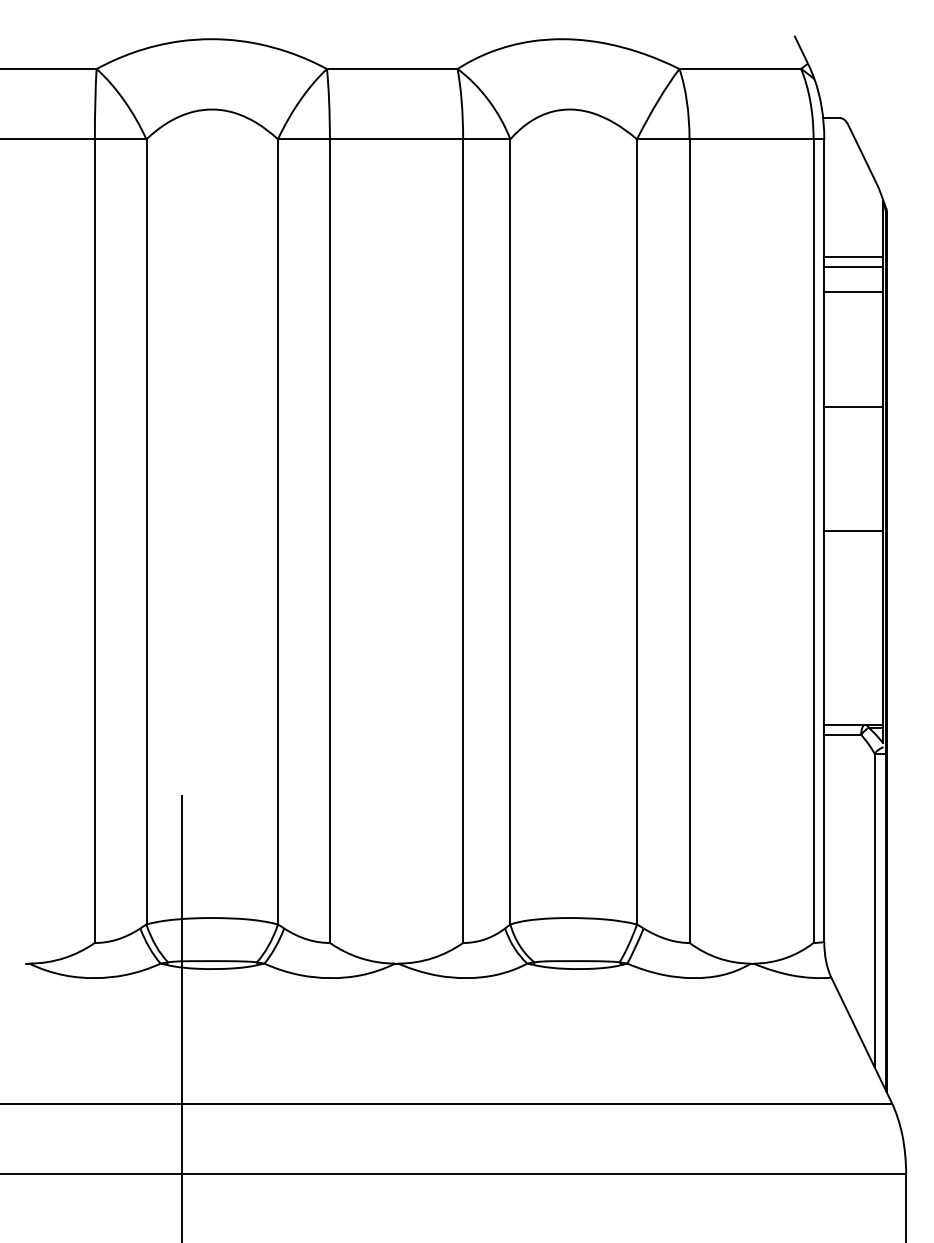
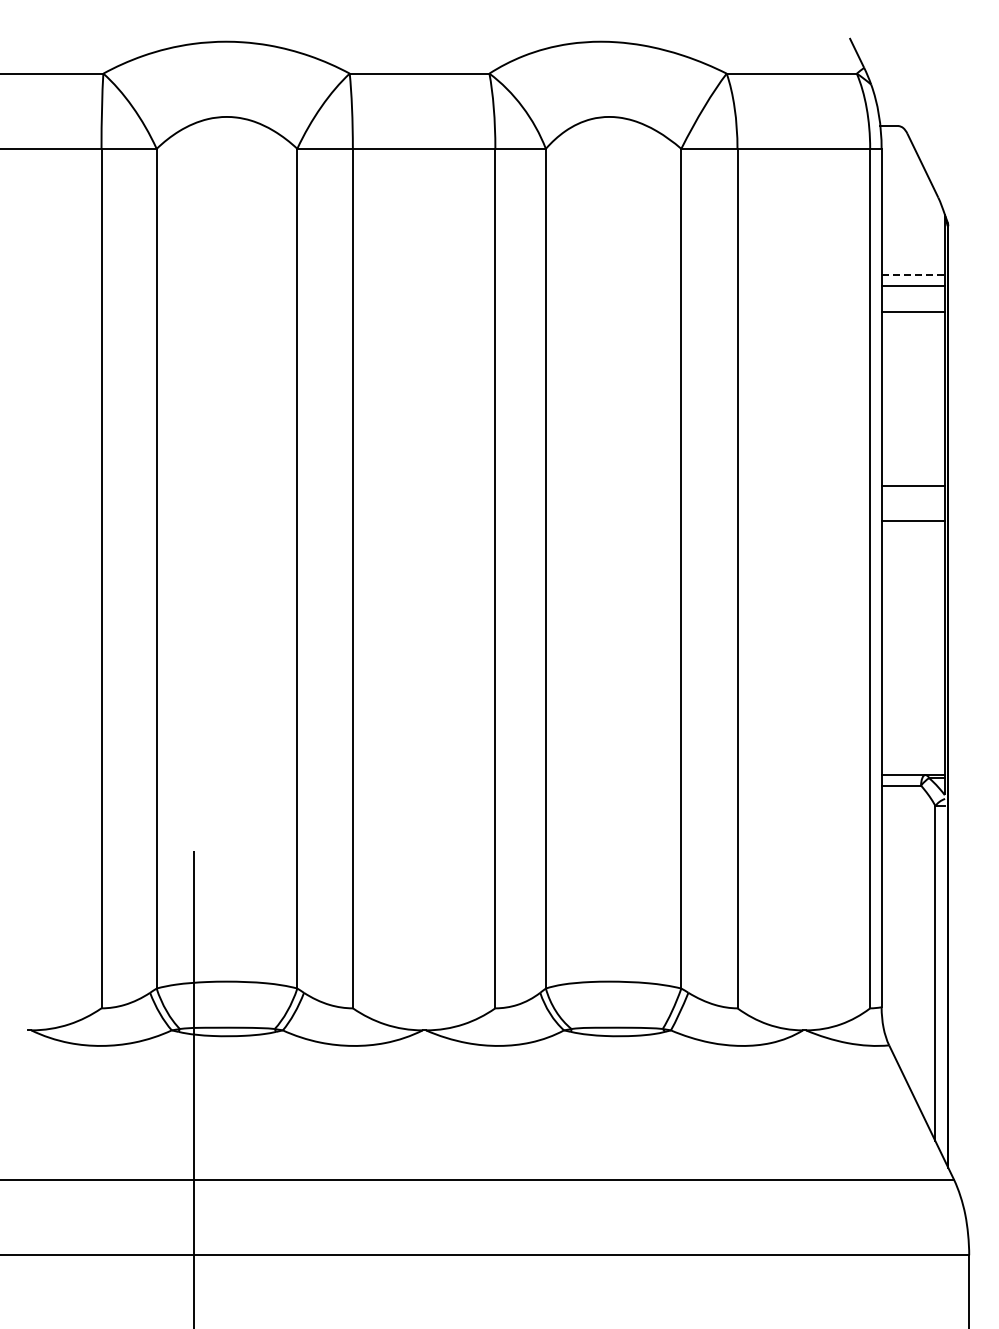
line: (854, 257) -> (913, 275), solid -> dashed
line: (853, 406) -> (912, 485), moved
line: (853, 530) -> (912, 520), moved

